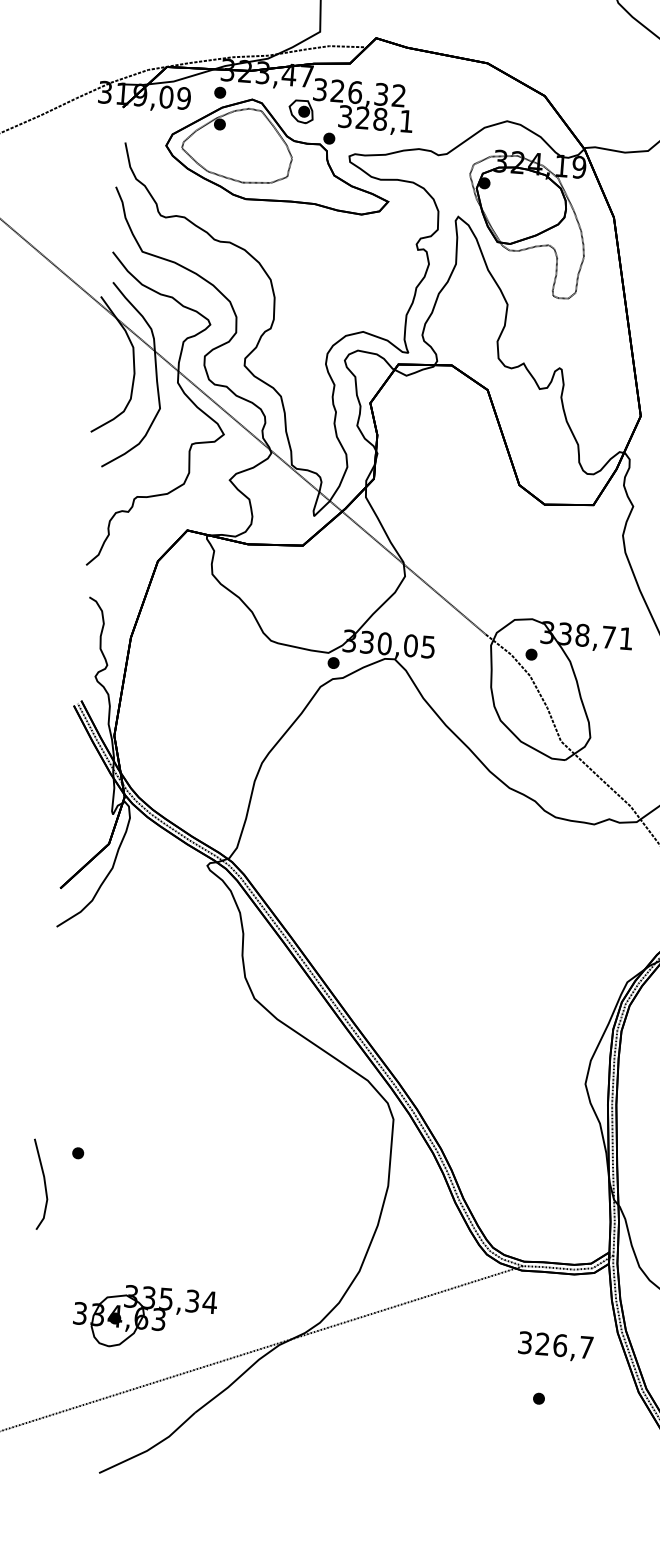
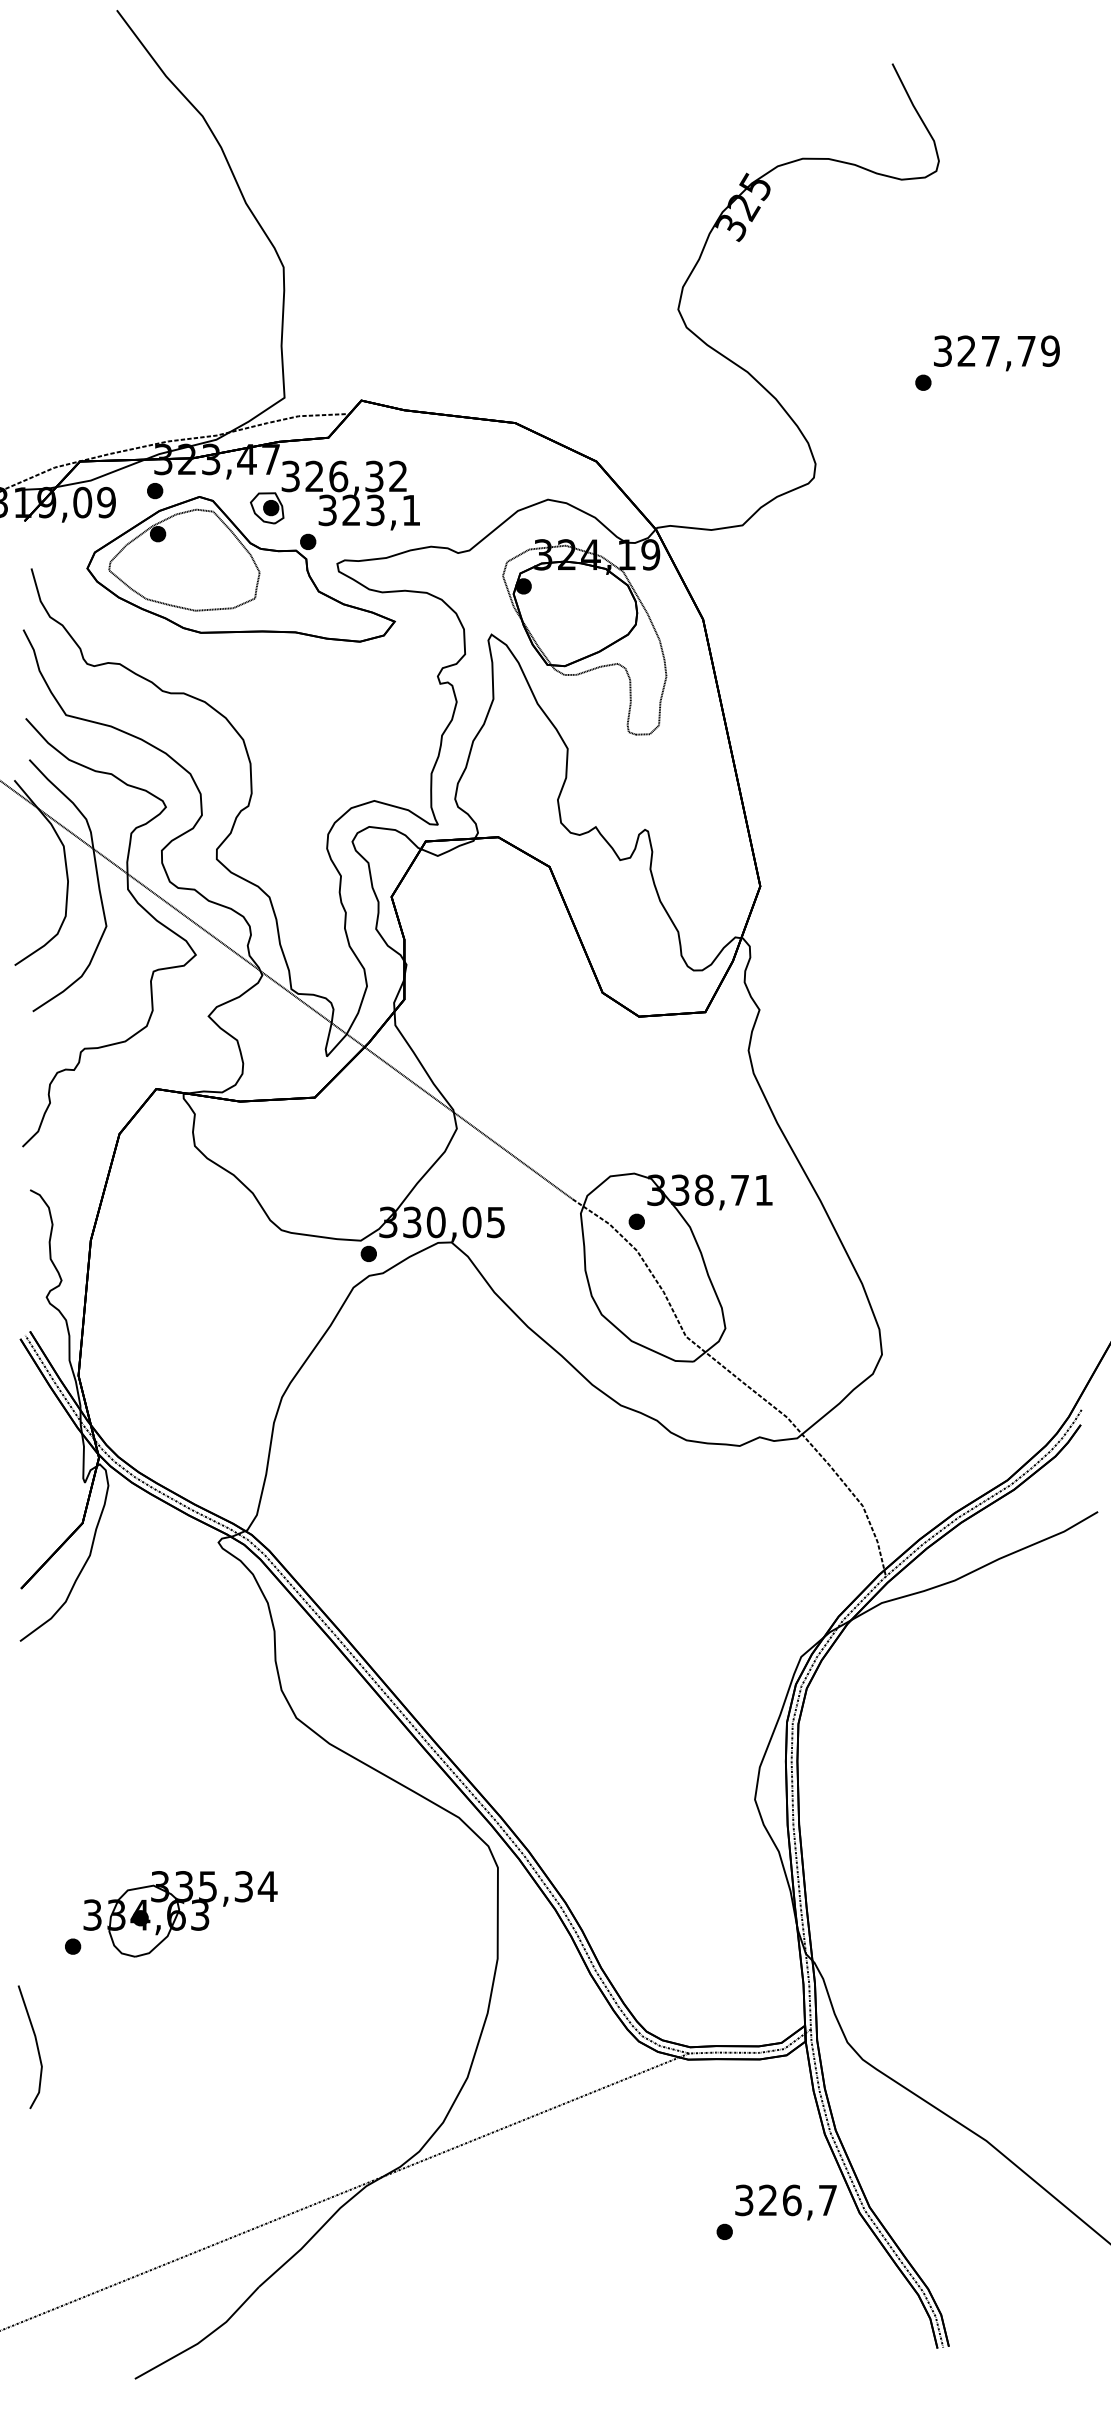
text: (380, 119) -> (375, 510), 328,1 -> 323,1
line: (44, 1185) -> (36, 2047), moved
part: (144, 1318) -> (180, 1914), moved
text: (555, 1346) -> (785, 2202), moved

